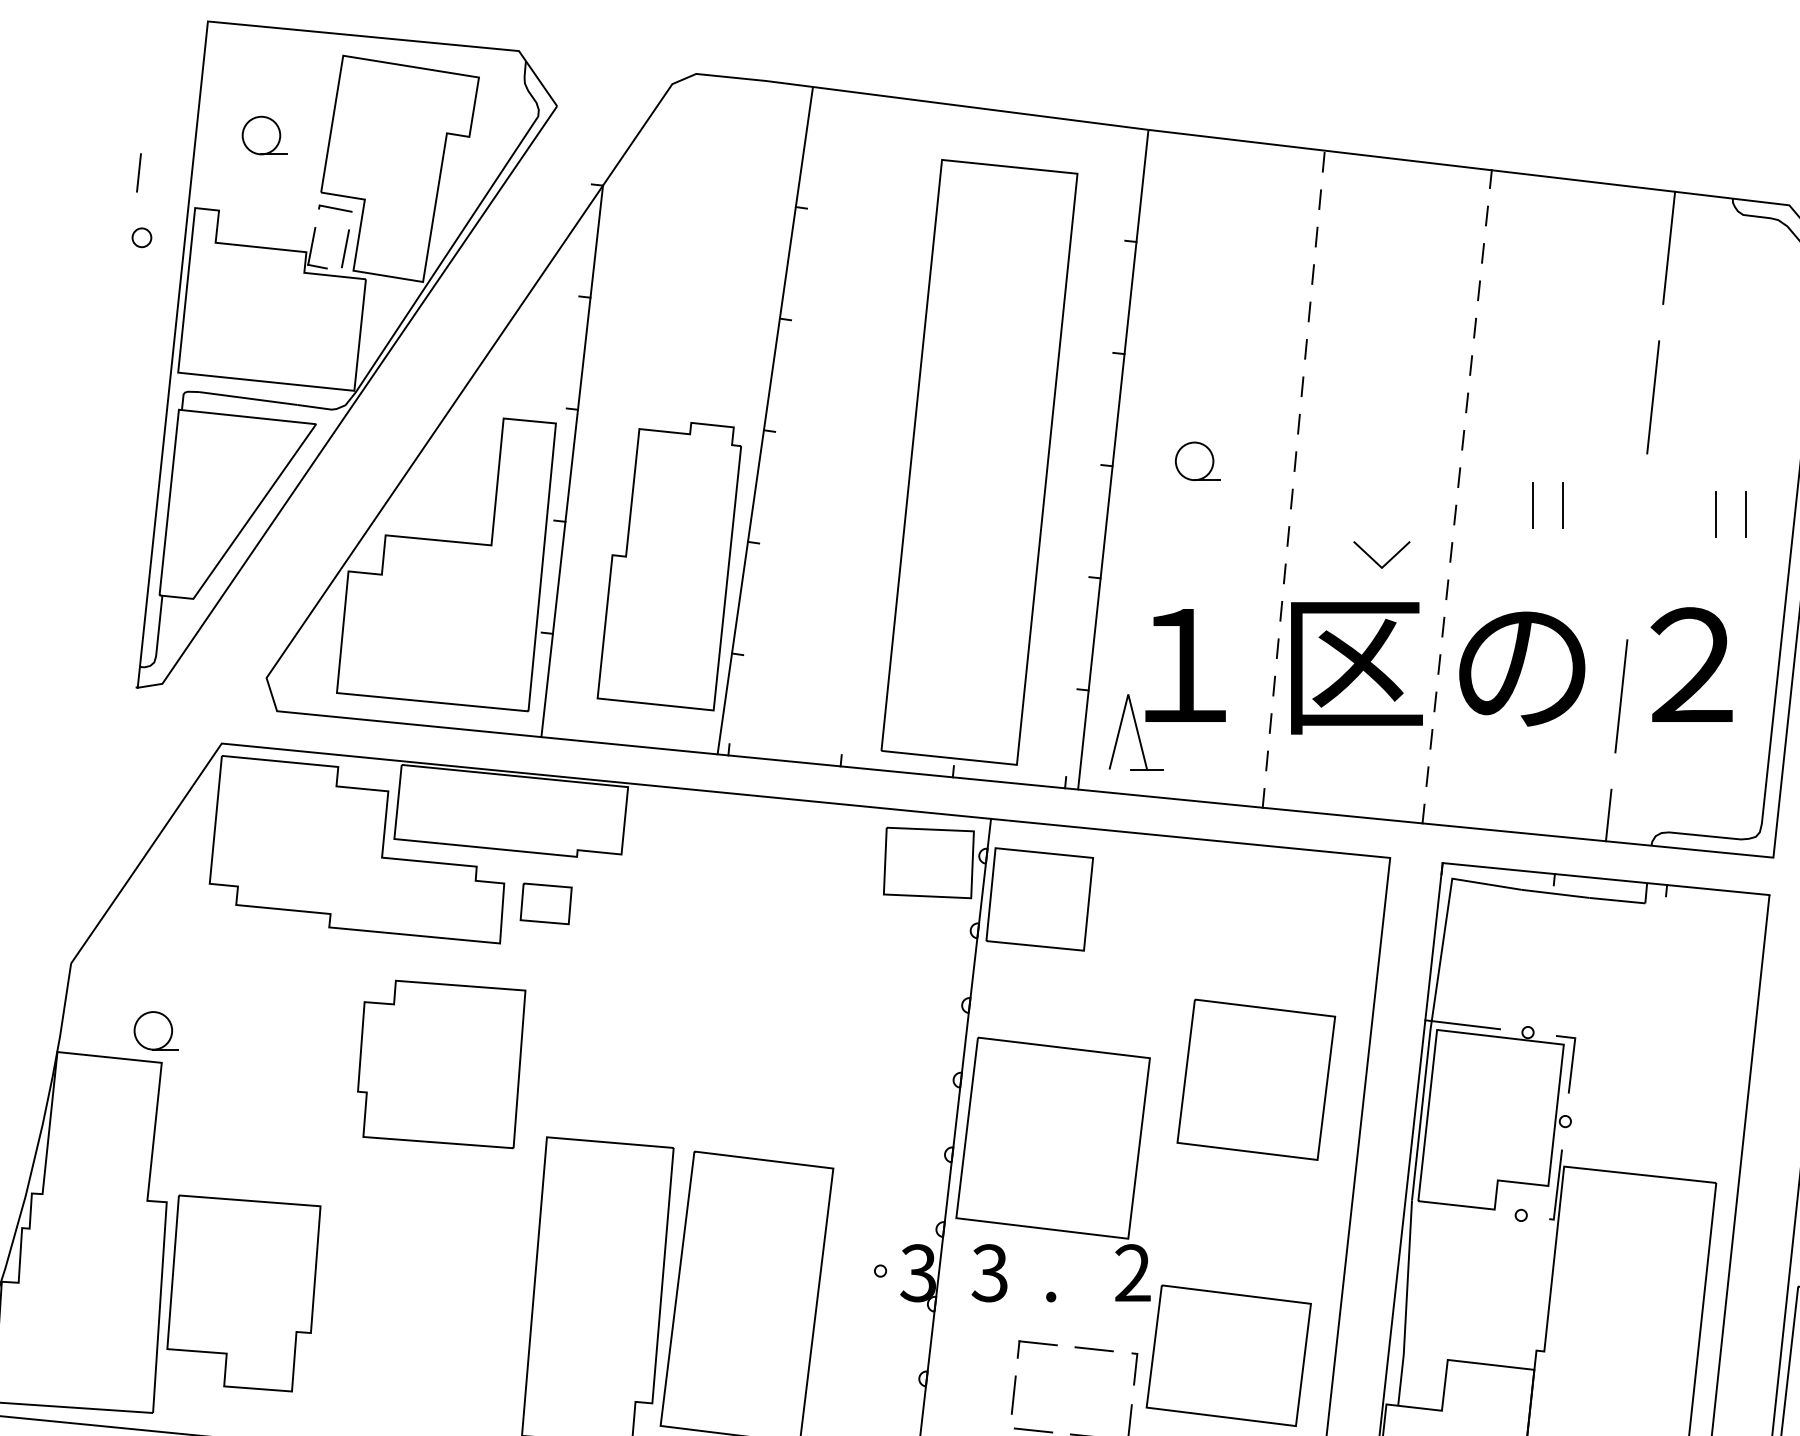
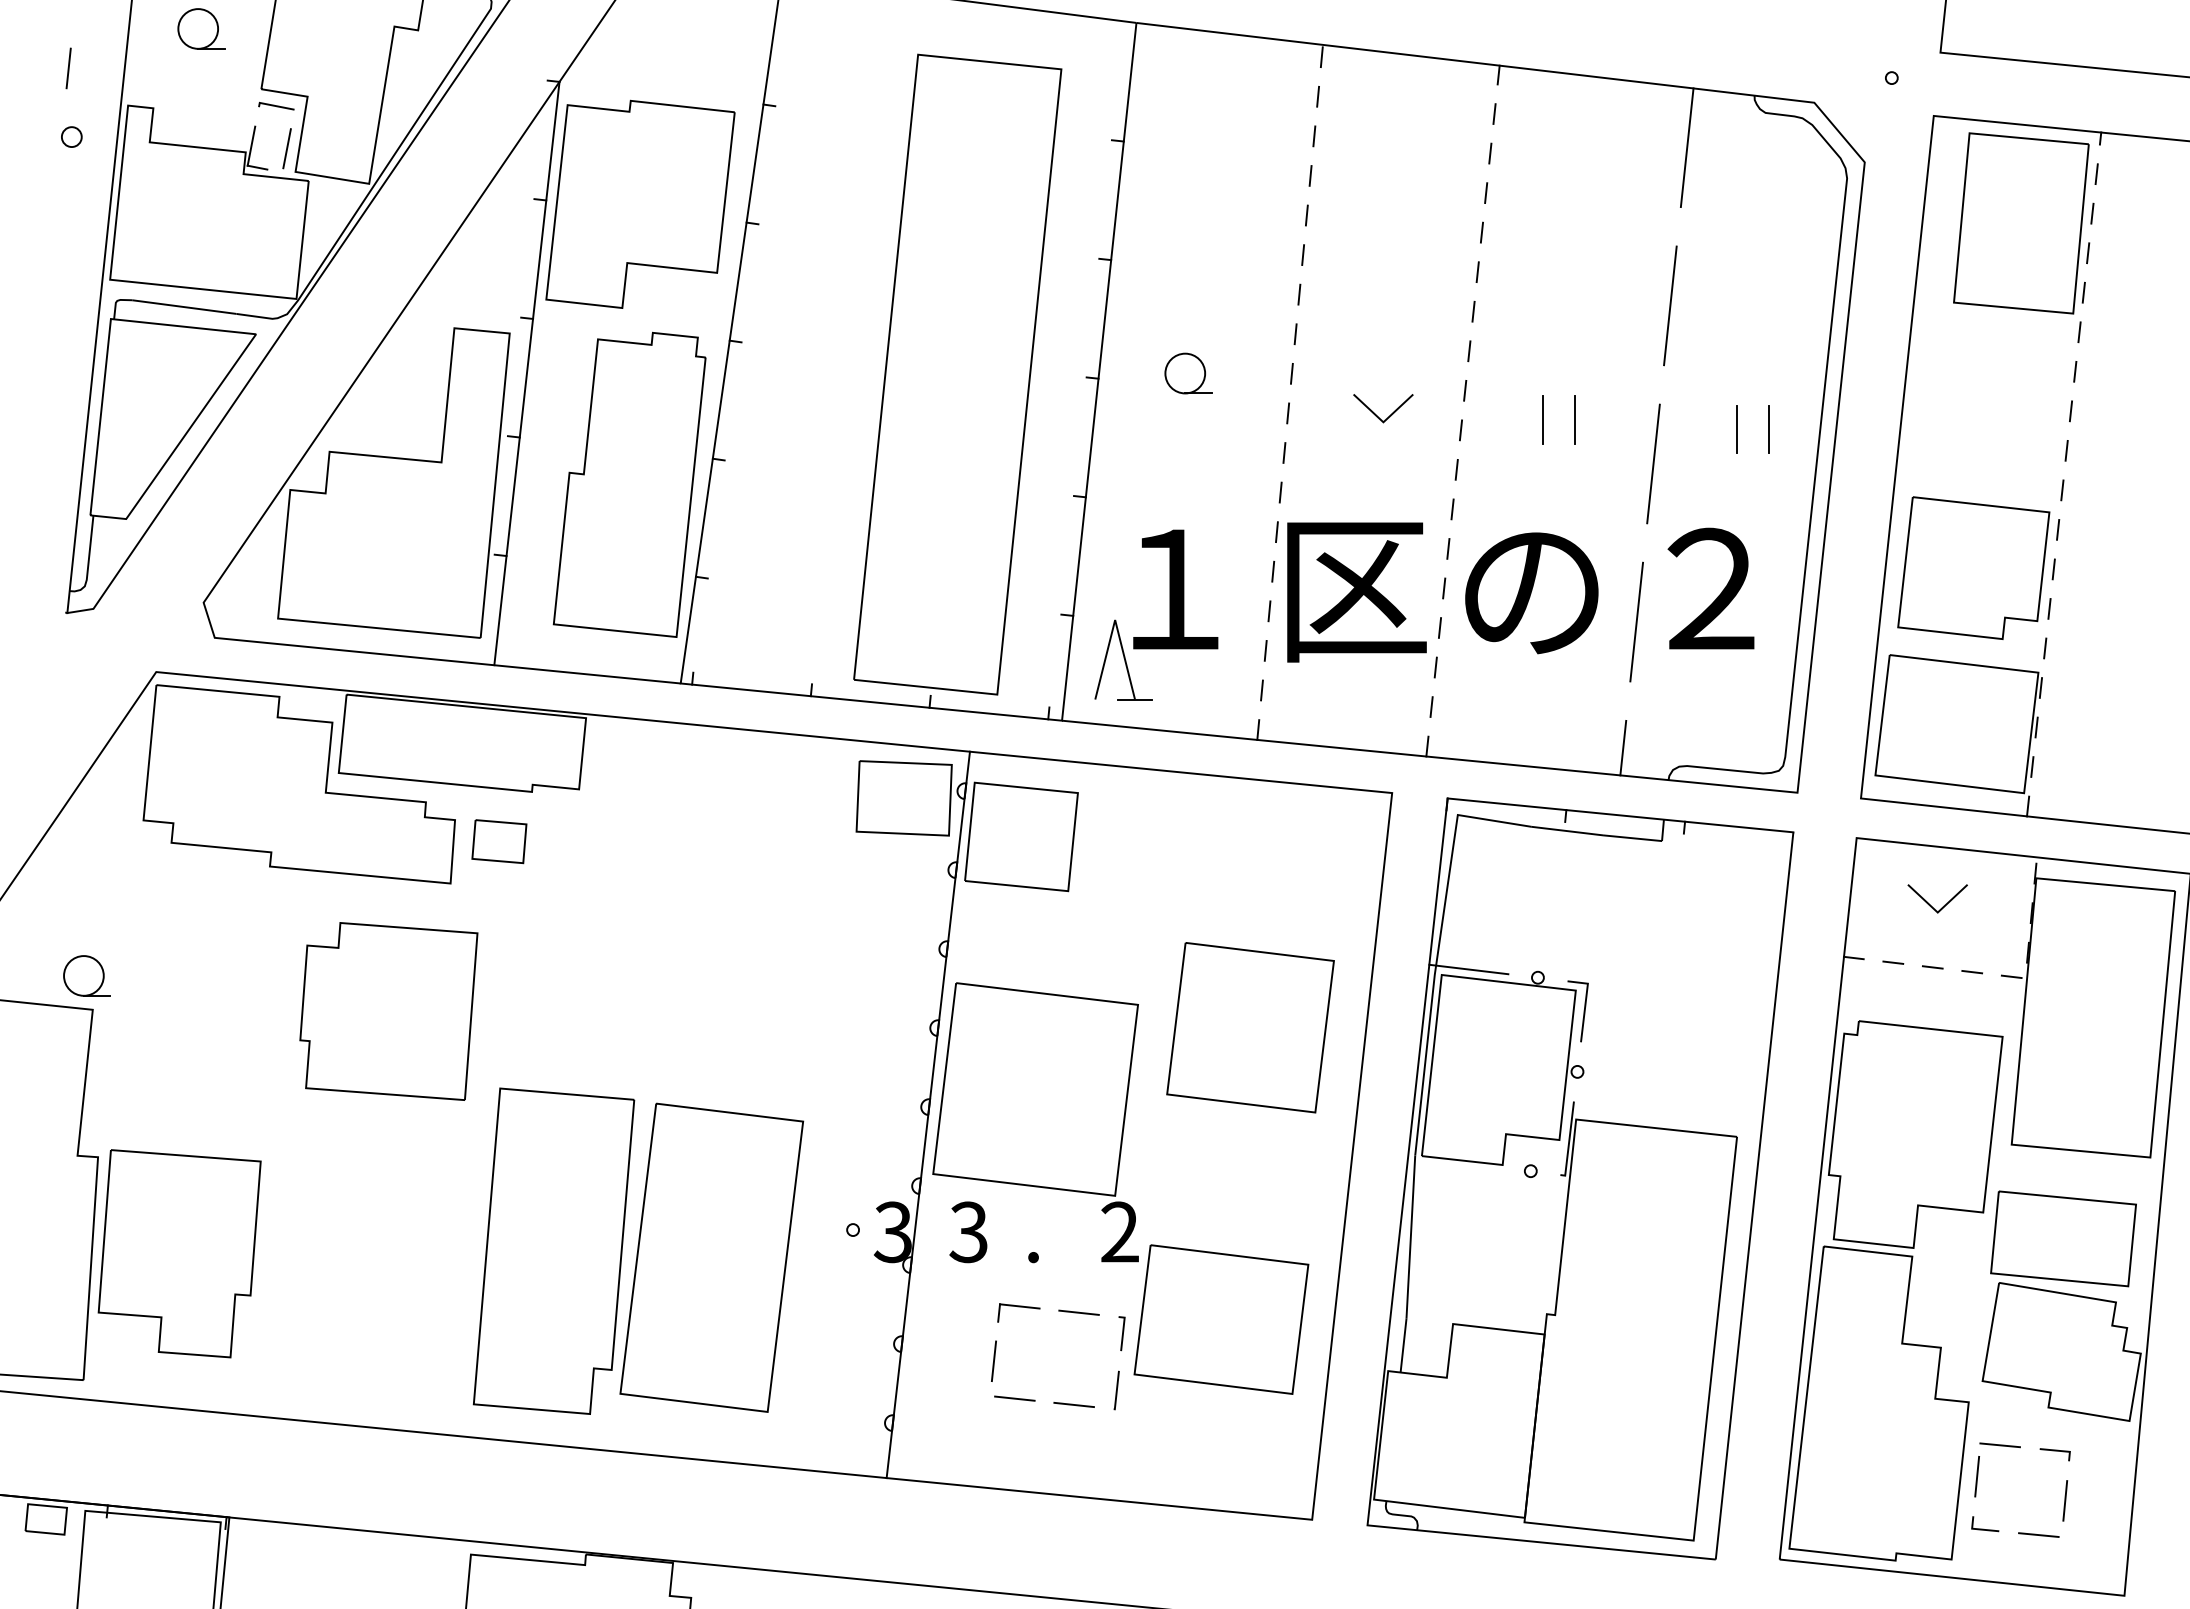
part: (679, 300) -> (640, 203), added
line: (1637, 546) -> (1653, 463), added
line: (1375, 560) -> (1376, 414), moved

